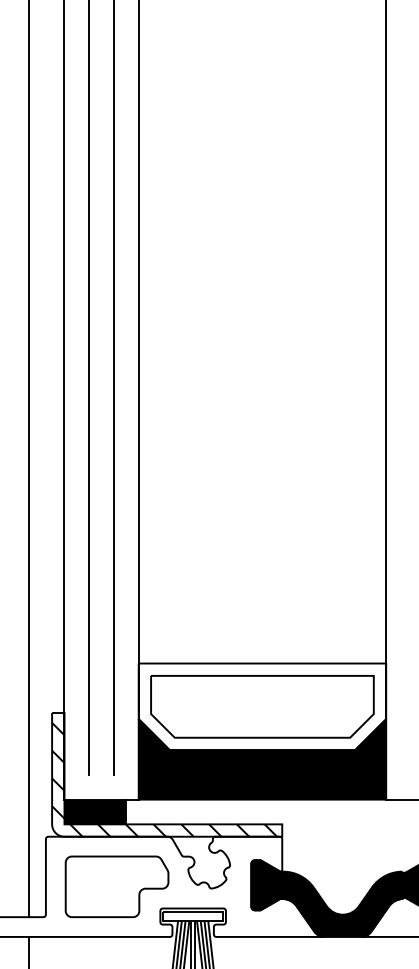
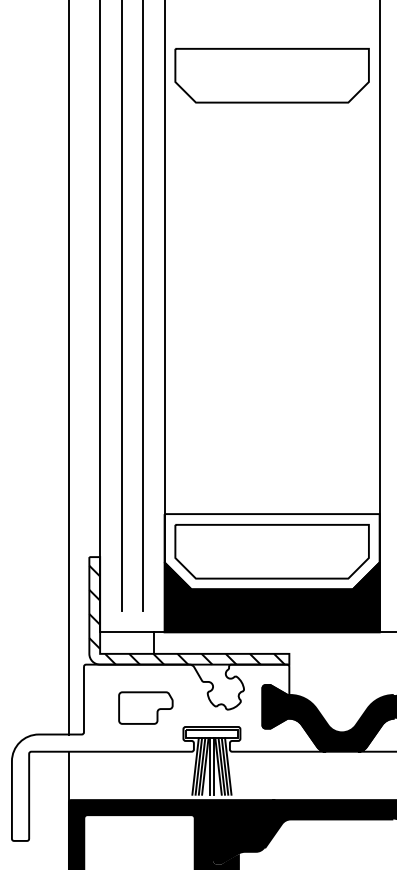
part: (261, 158) -> (271, 75), added
fill: (94, 811) -> (126, 642), removed
part: (116, 886) -> (145, 707), size x0.6

